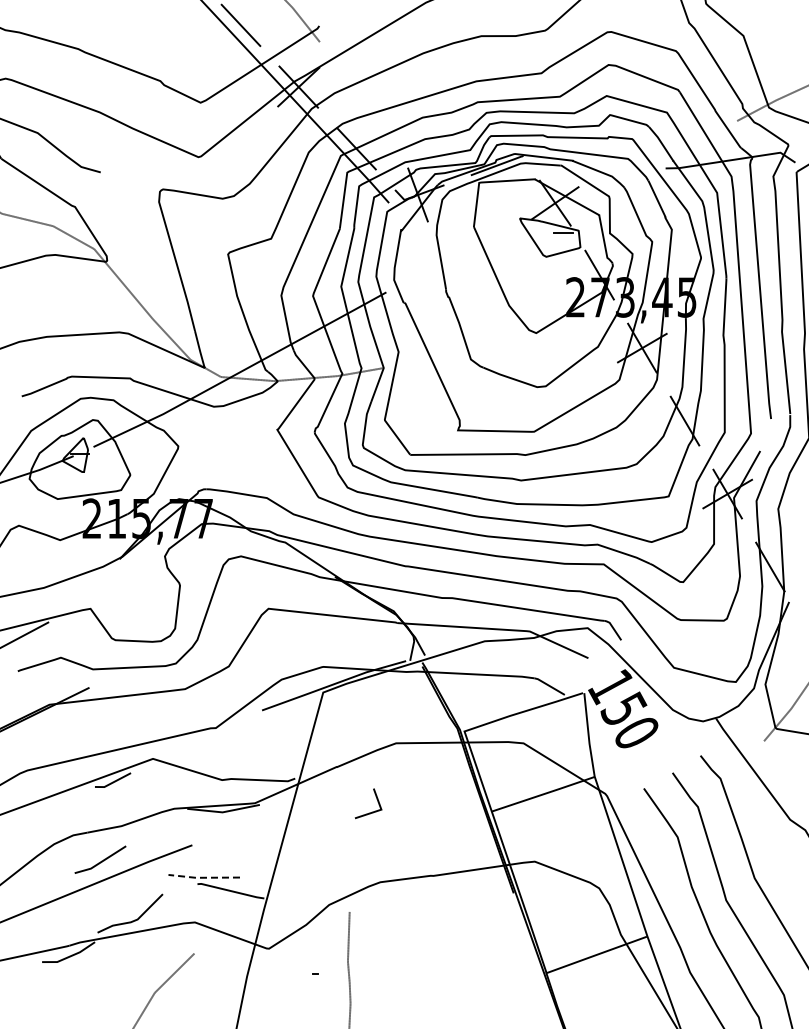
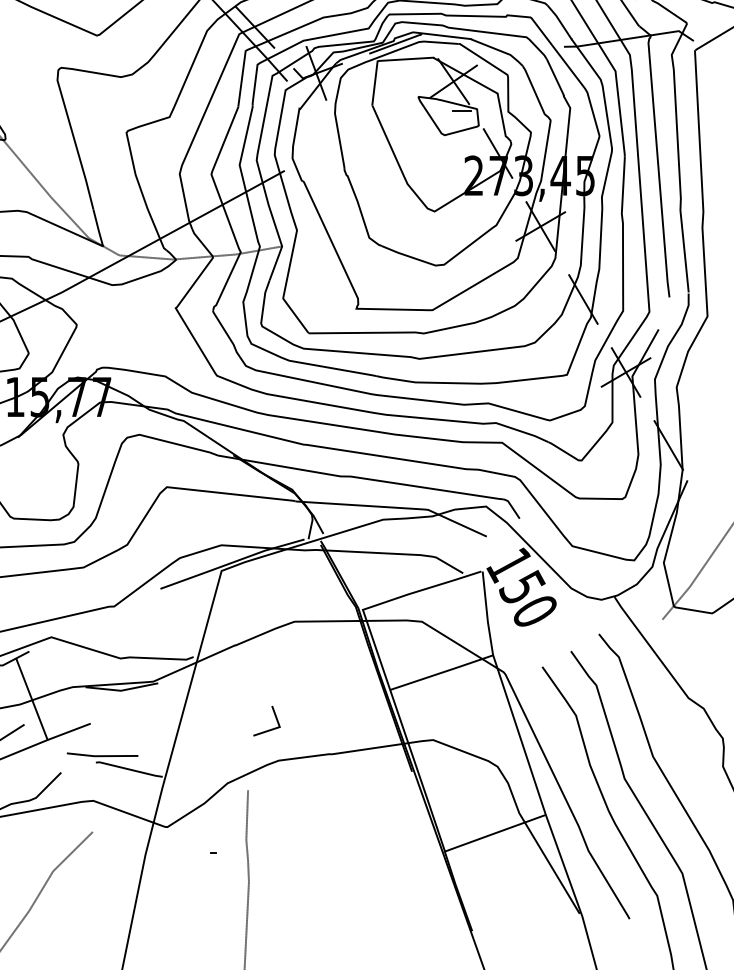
line: (376, 799) -> (274, 716), moved
line: (133, 820) -> (31, 698), added
line: (203, 877) -> (101, 755), dashed -> solid

